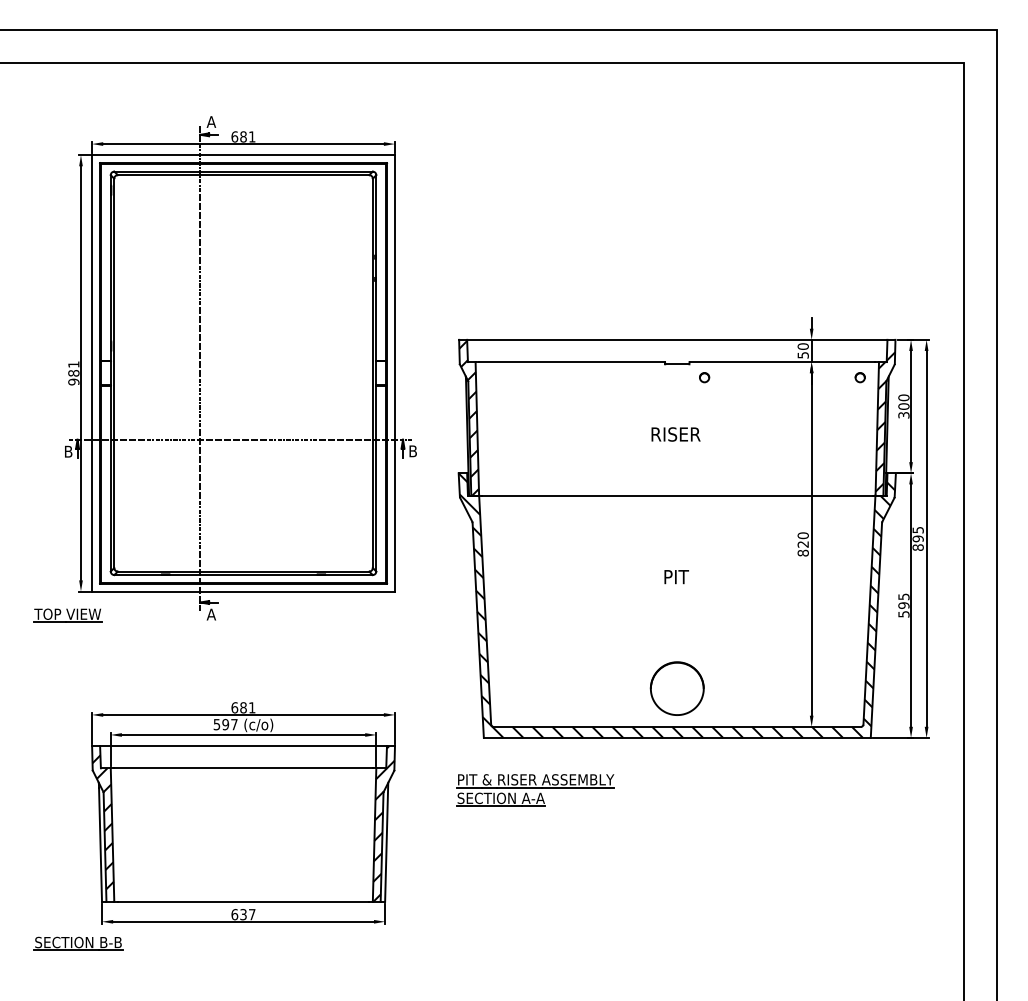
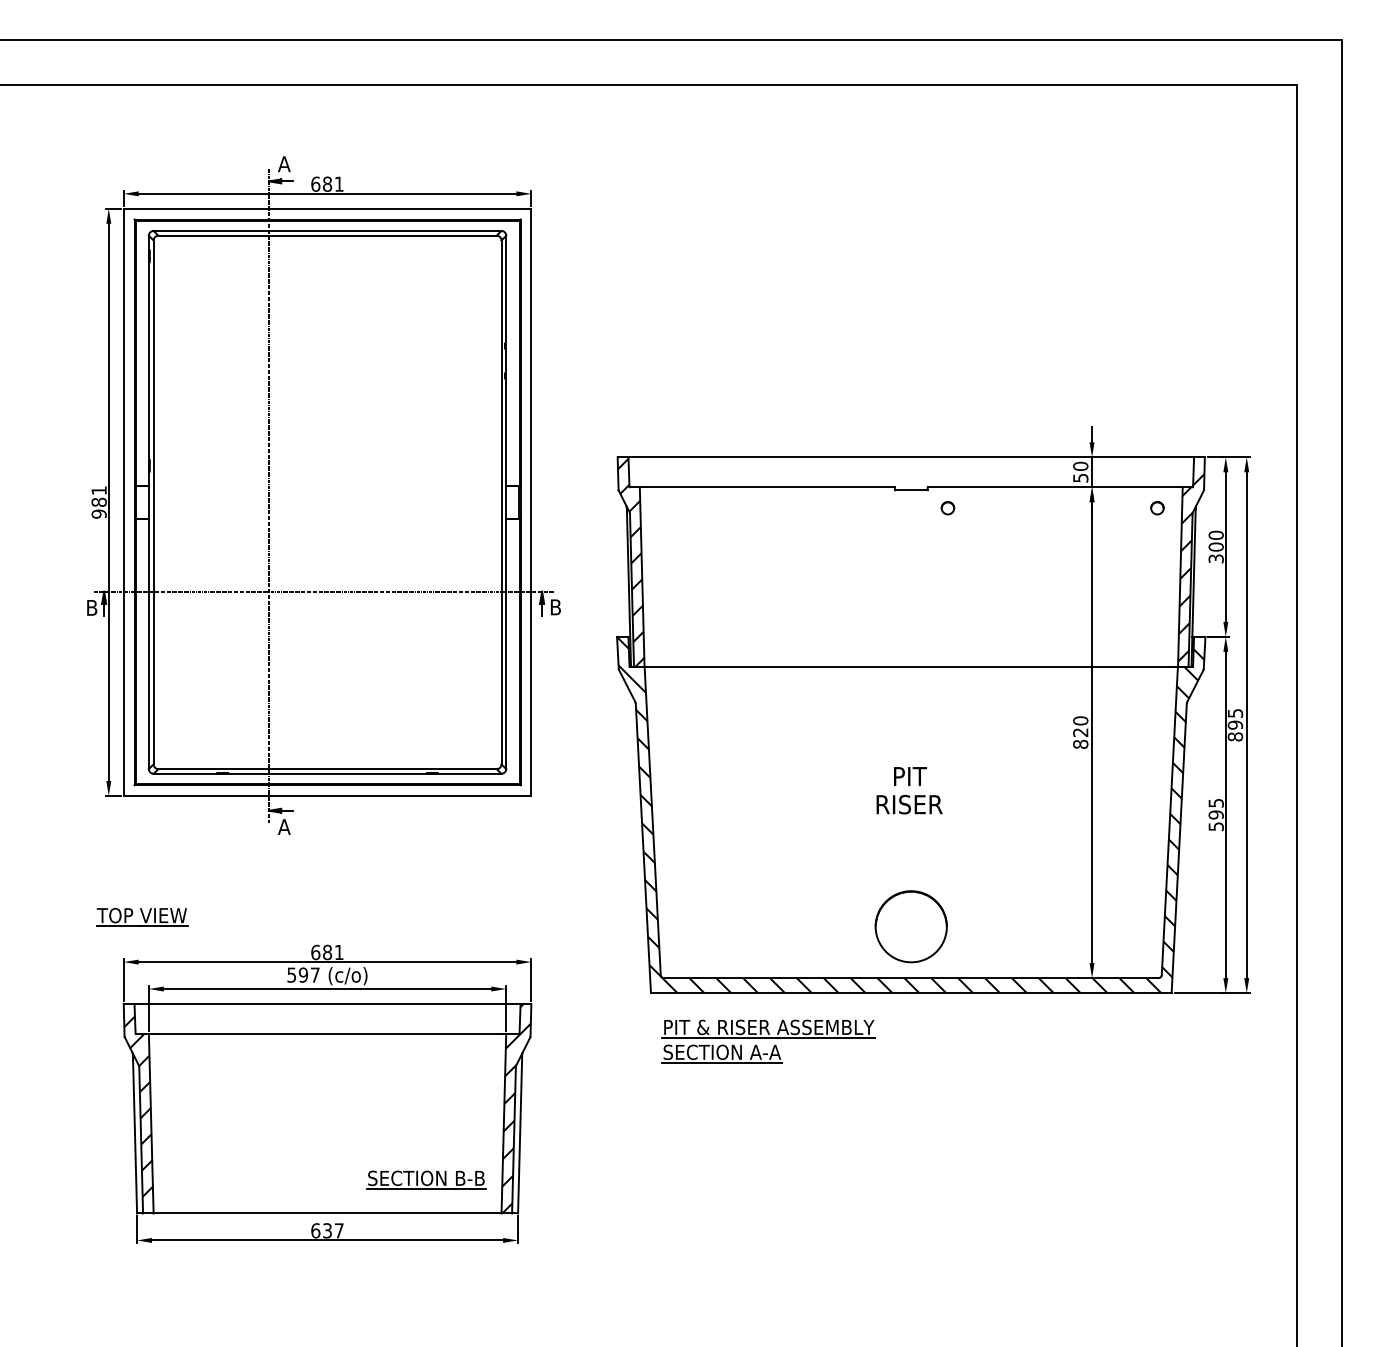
text: (675, 434) -> (909, 804), moved
part: (68, 615) -> (142, 917), moved
part: (535, 790) -> (768, 1041), moved
part: (78, 943) -> (426, 1179), moved

